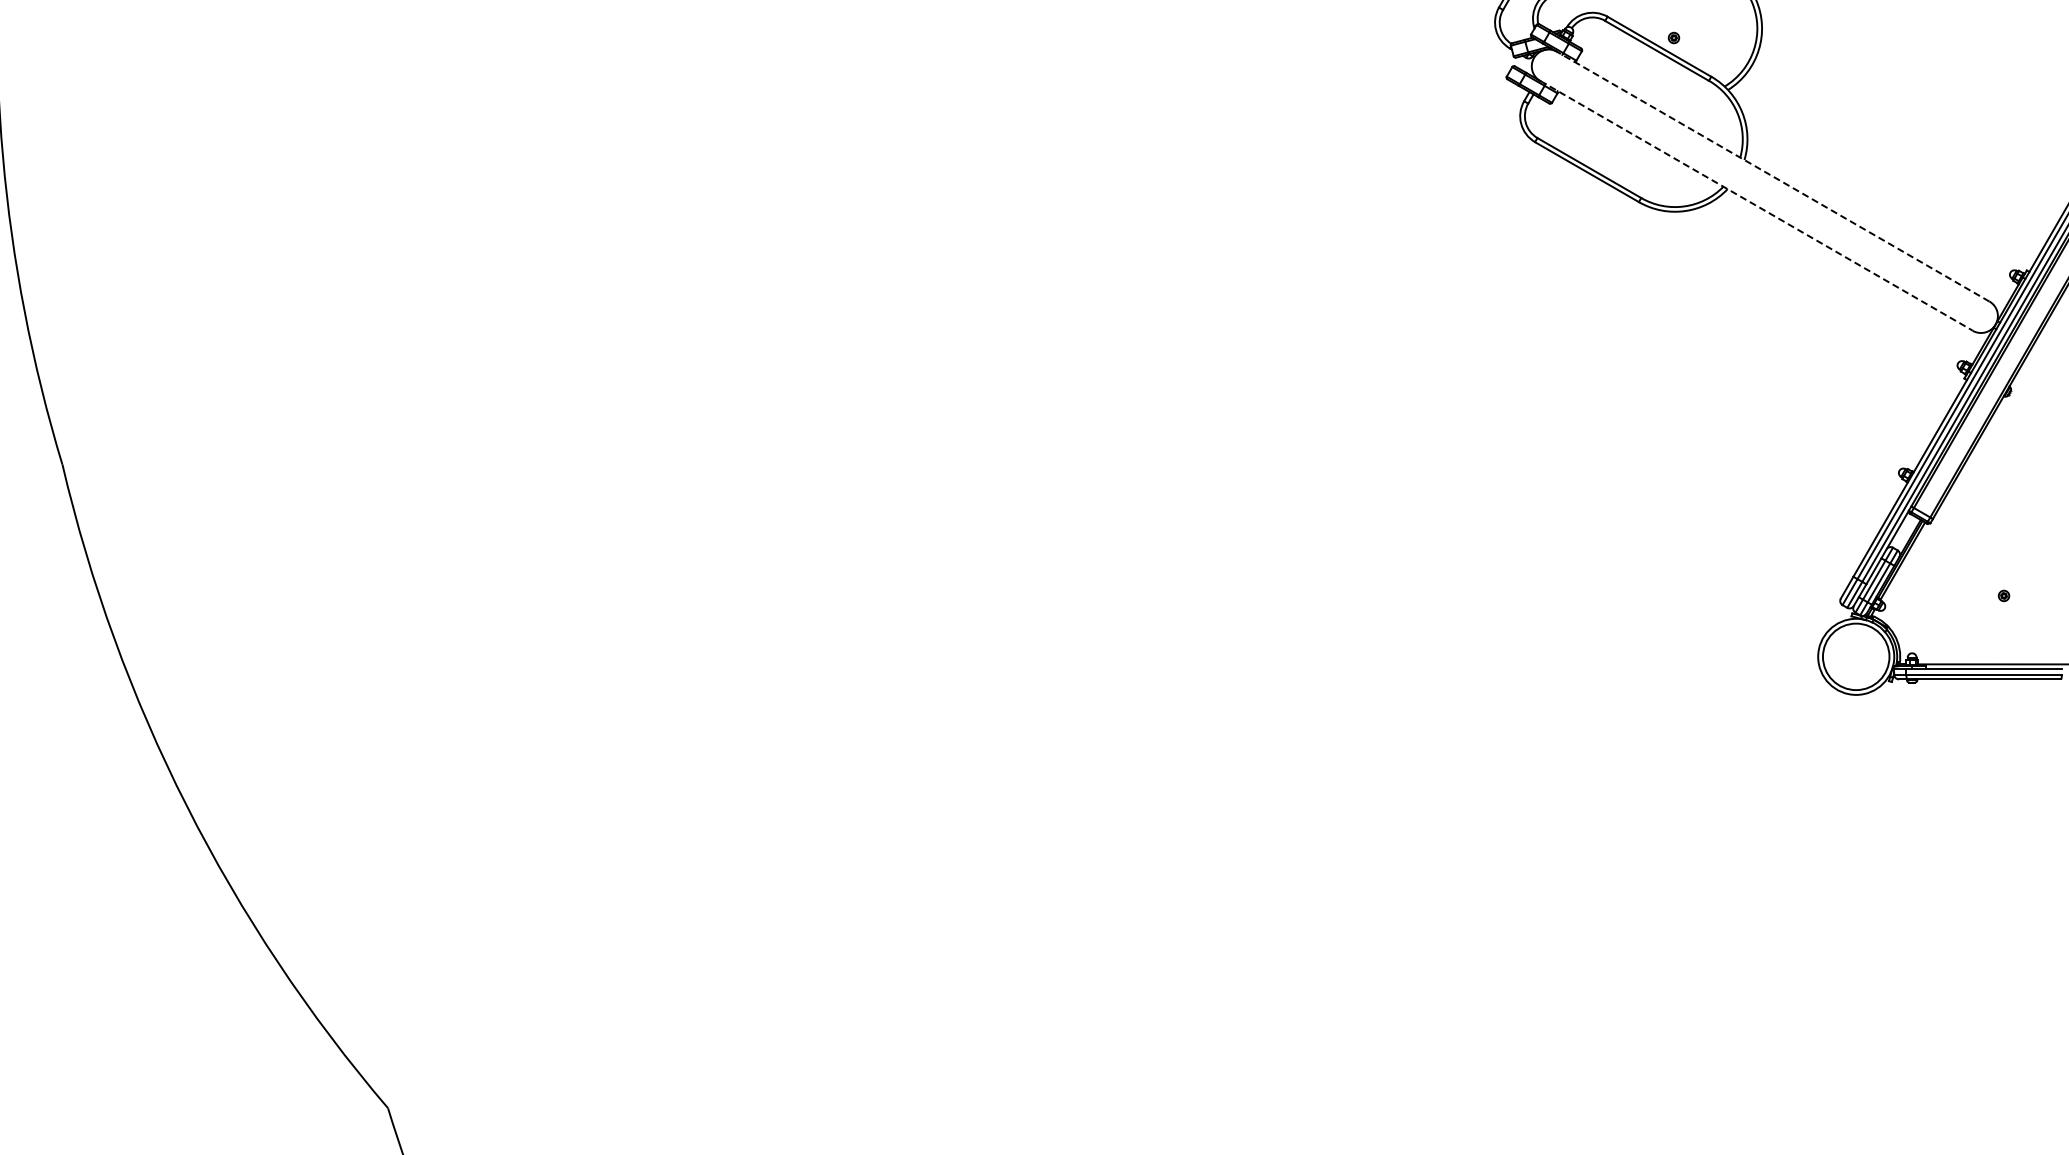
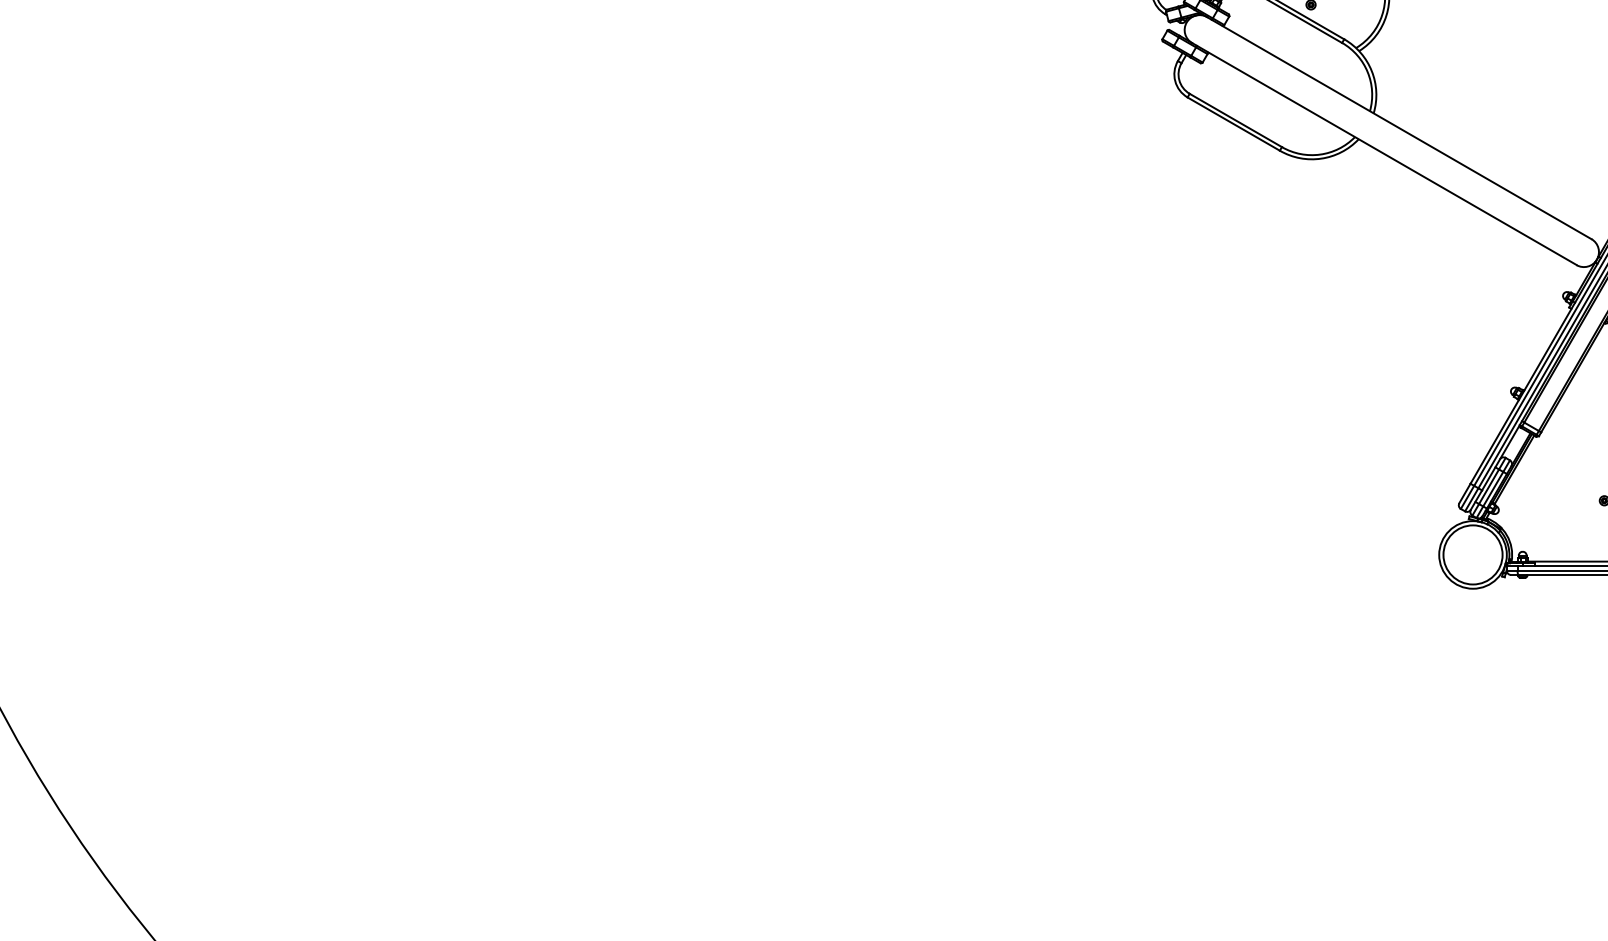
line: (1773, 176) -> (1399, 127), dashed -> solid
line: (1756, 205) -> (1384, 153), dashed -> solid

